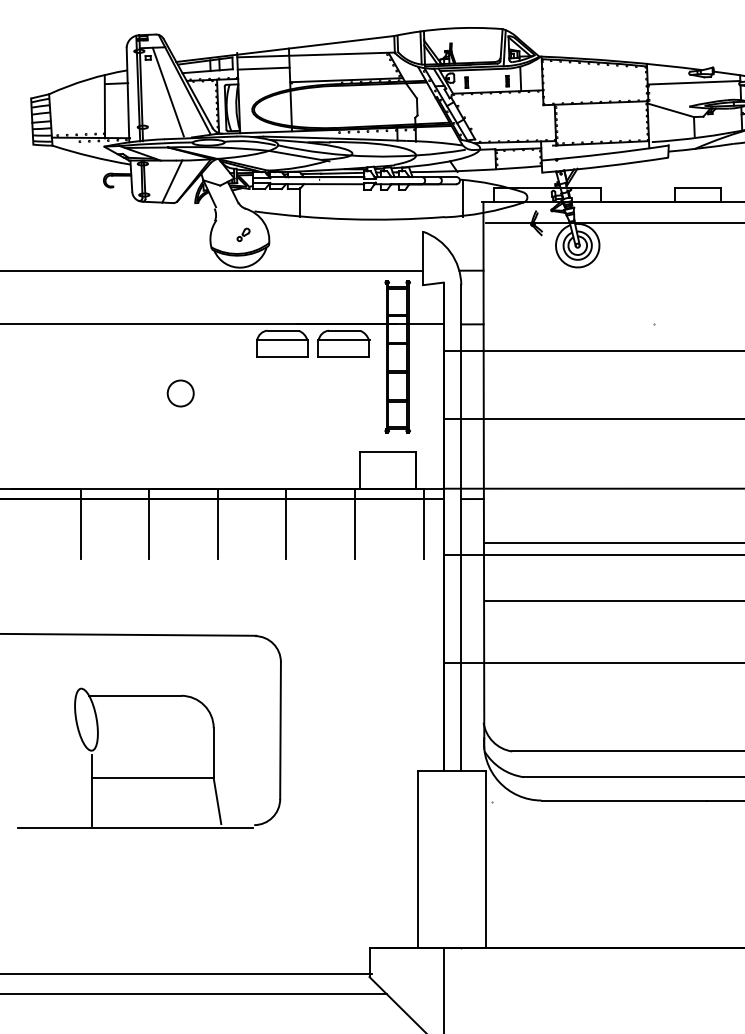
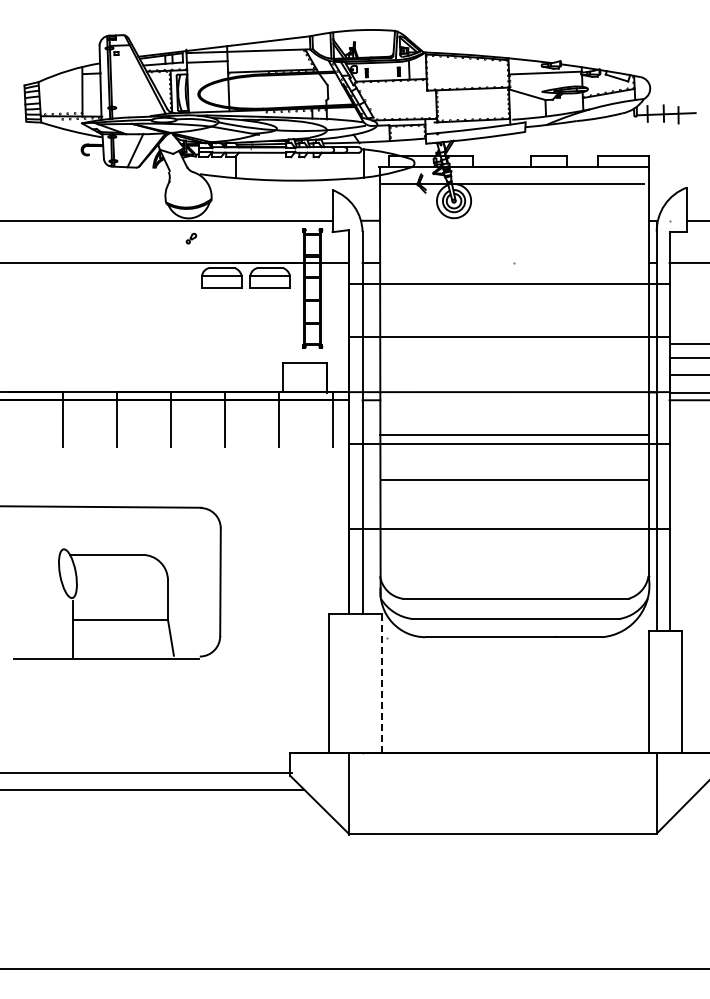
line: (168, 92) -> (132, 80), removed
part: (243, 234) -> (191, 238), moved
circle: (181, 393) -> (142, 317), removed
line: (485, 859) -> (381, 683), solid -> dashed

